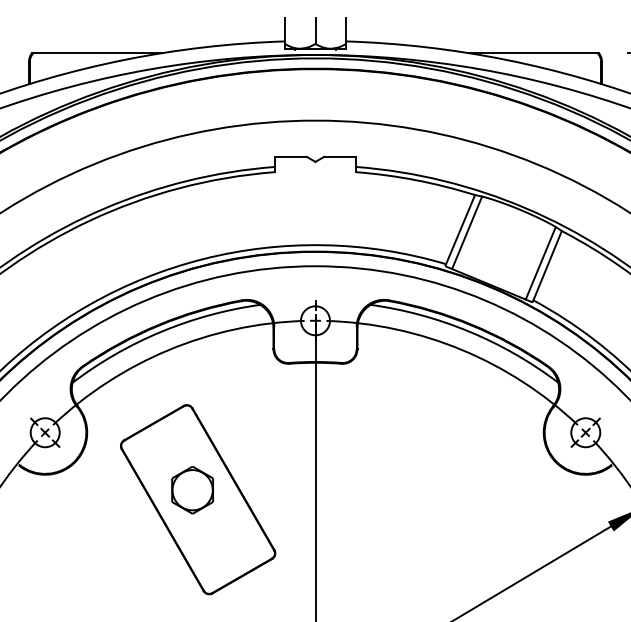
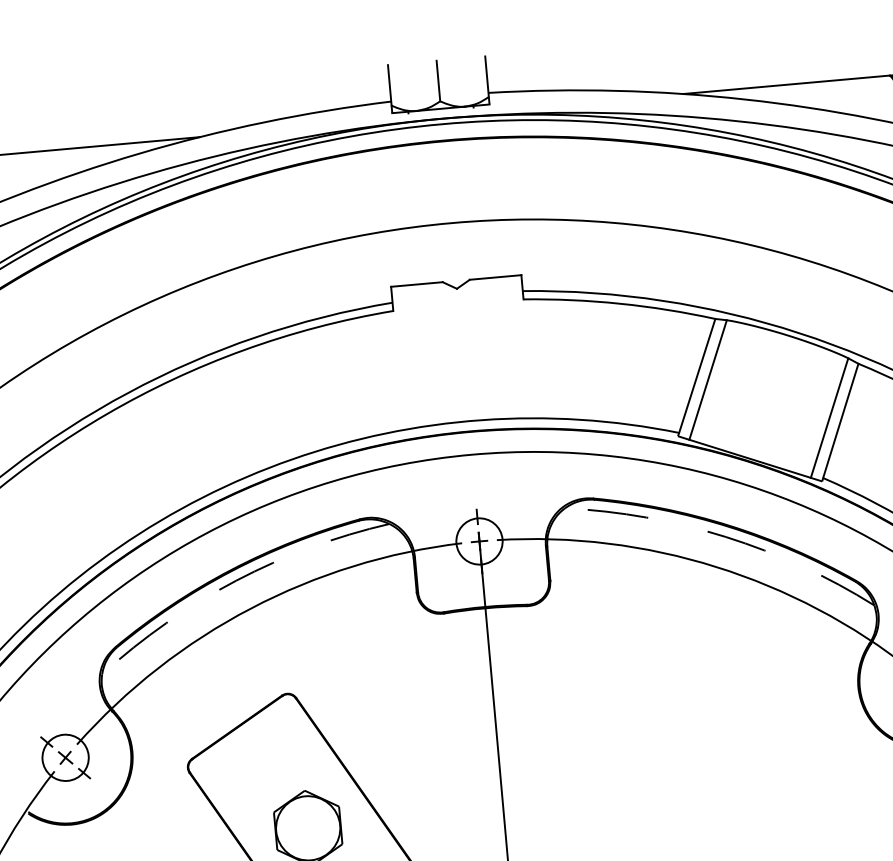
arc: (161, 331) -> (236, 580), solid -> dashed
arc: (469, 331) -> (725, 536), solid -> dashed

